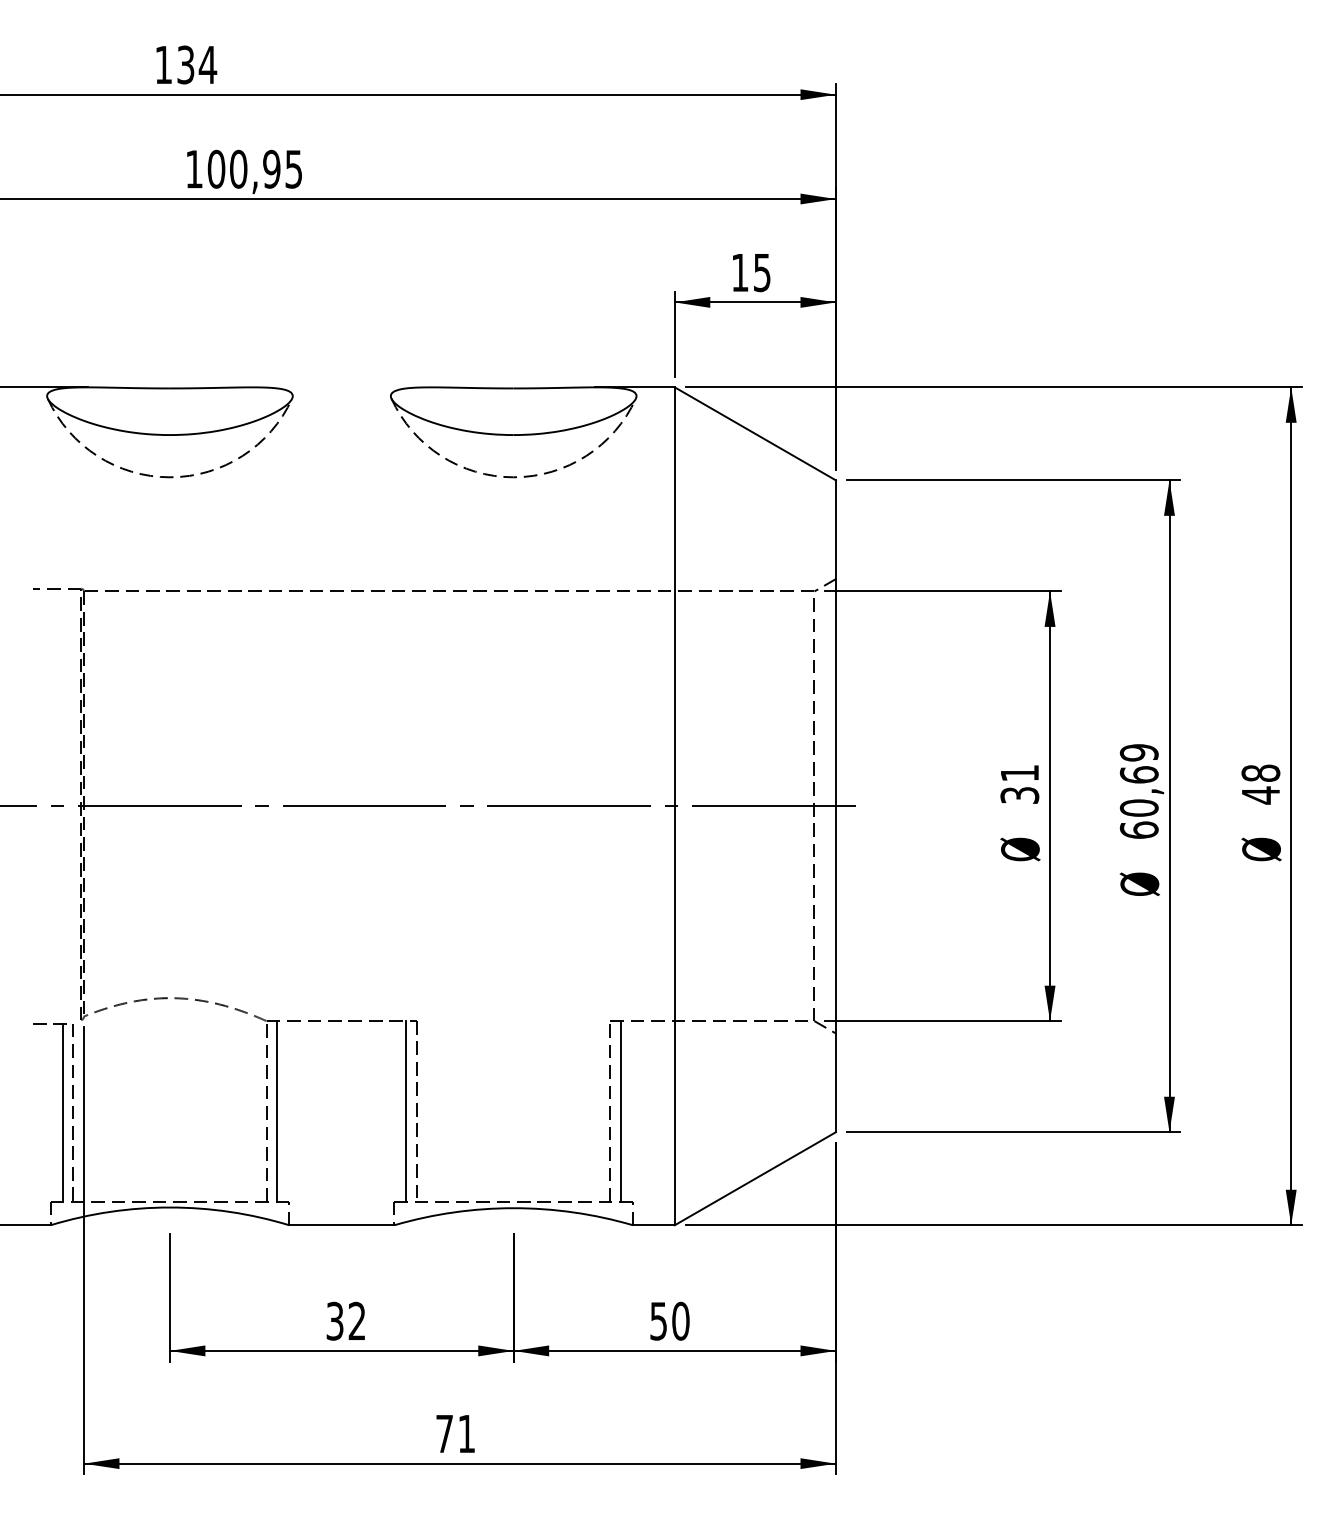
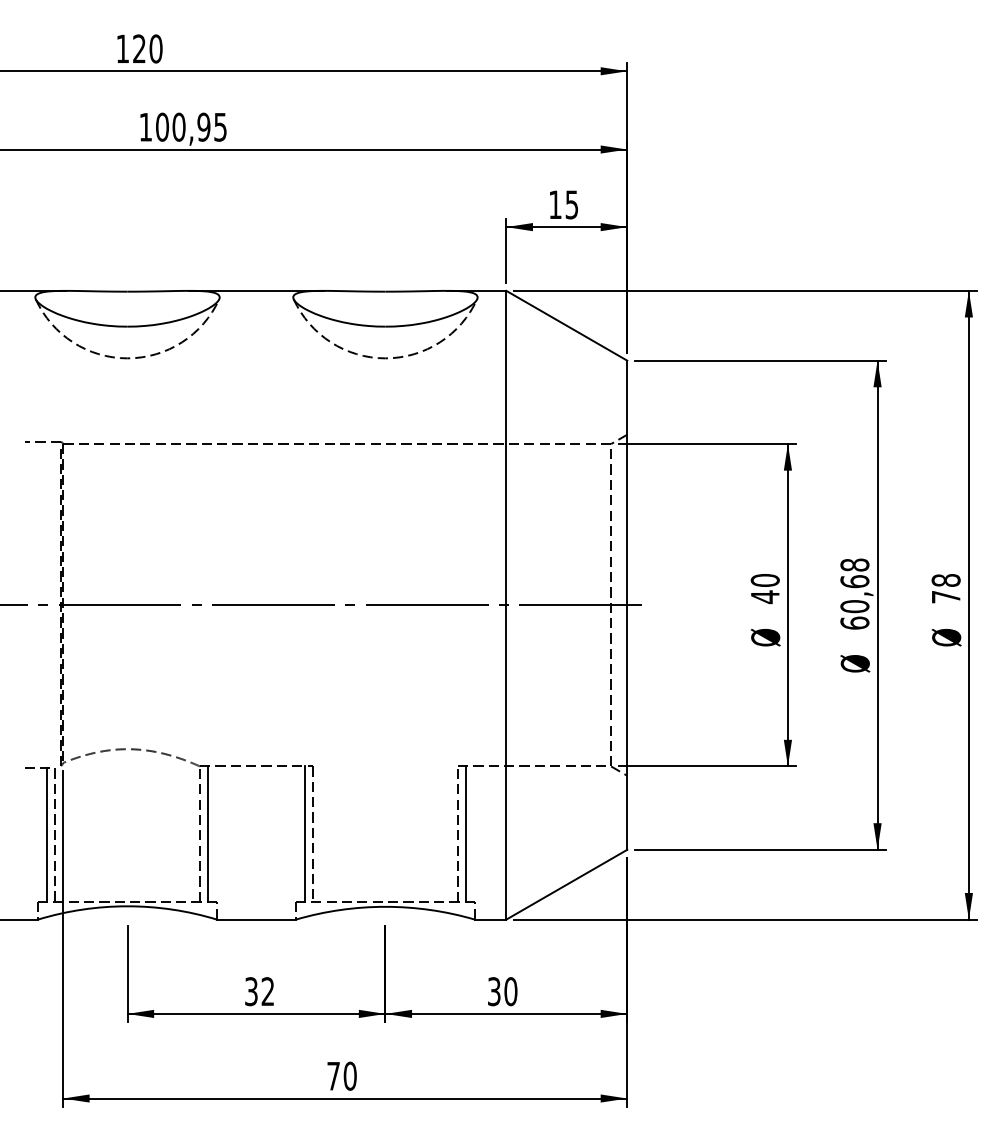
text: (197, 64) -> (148, 48), 134 -> 120
line: (341, 387) -> (256, 290), added
text: (1139, 752) -> (855, 564), 60,69 -> 60,68
text: (1019, 784) -> (765, 588), 31 -> 40
text: (1260, 795) -> (945, 597), 48 -> 78
text: (658, 1320) -> (494, 991), 50 -> 30
text: (466, 1433) -> (350, 1075), 71 -> 70

